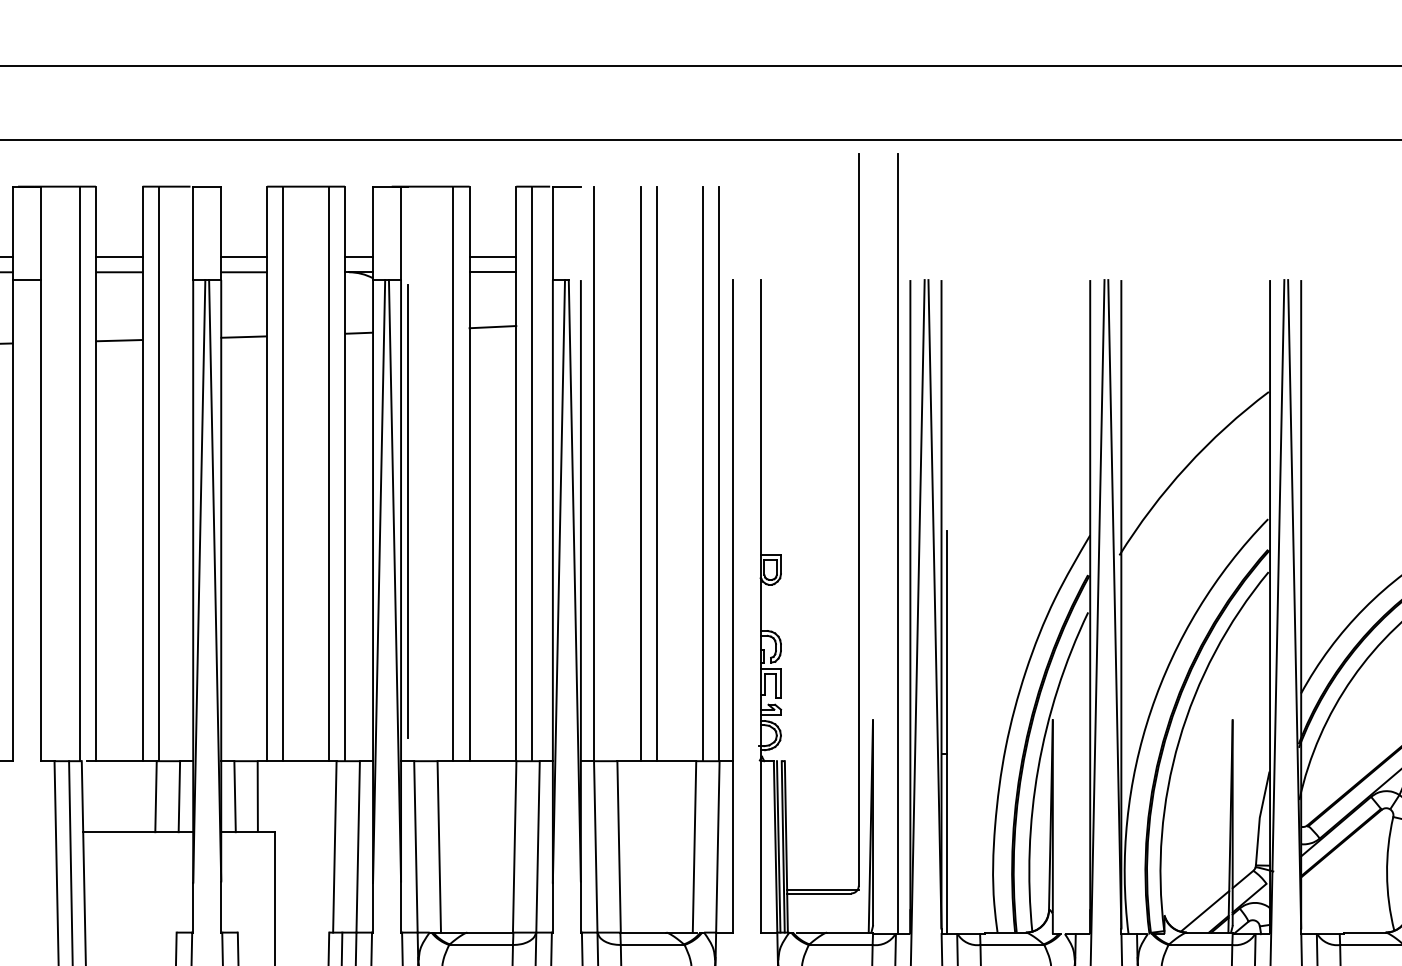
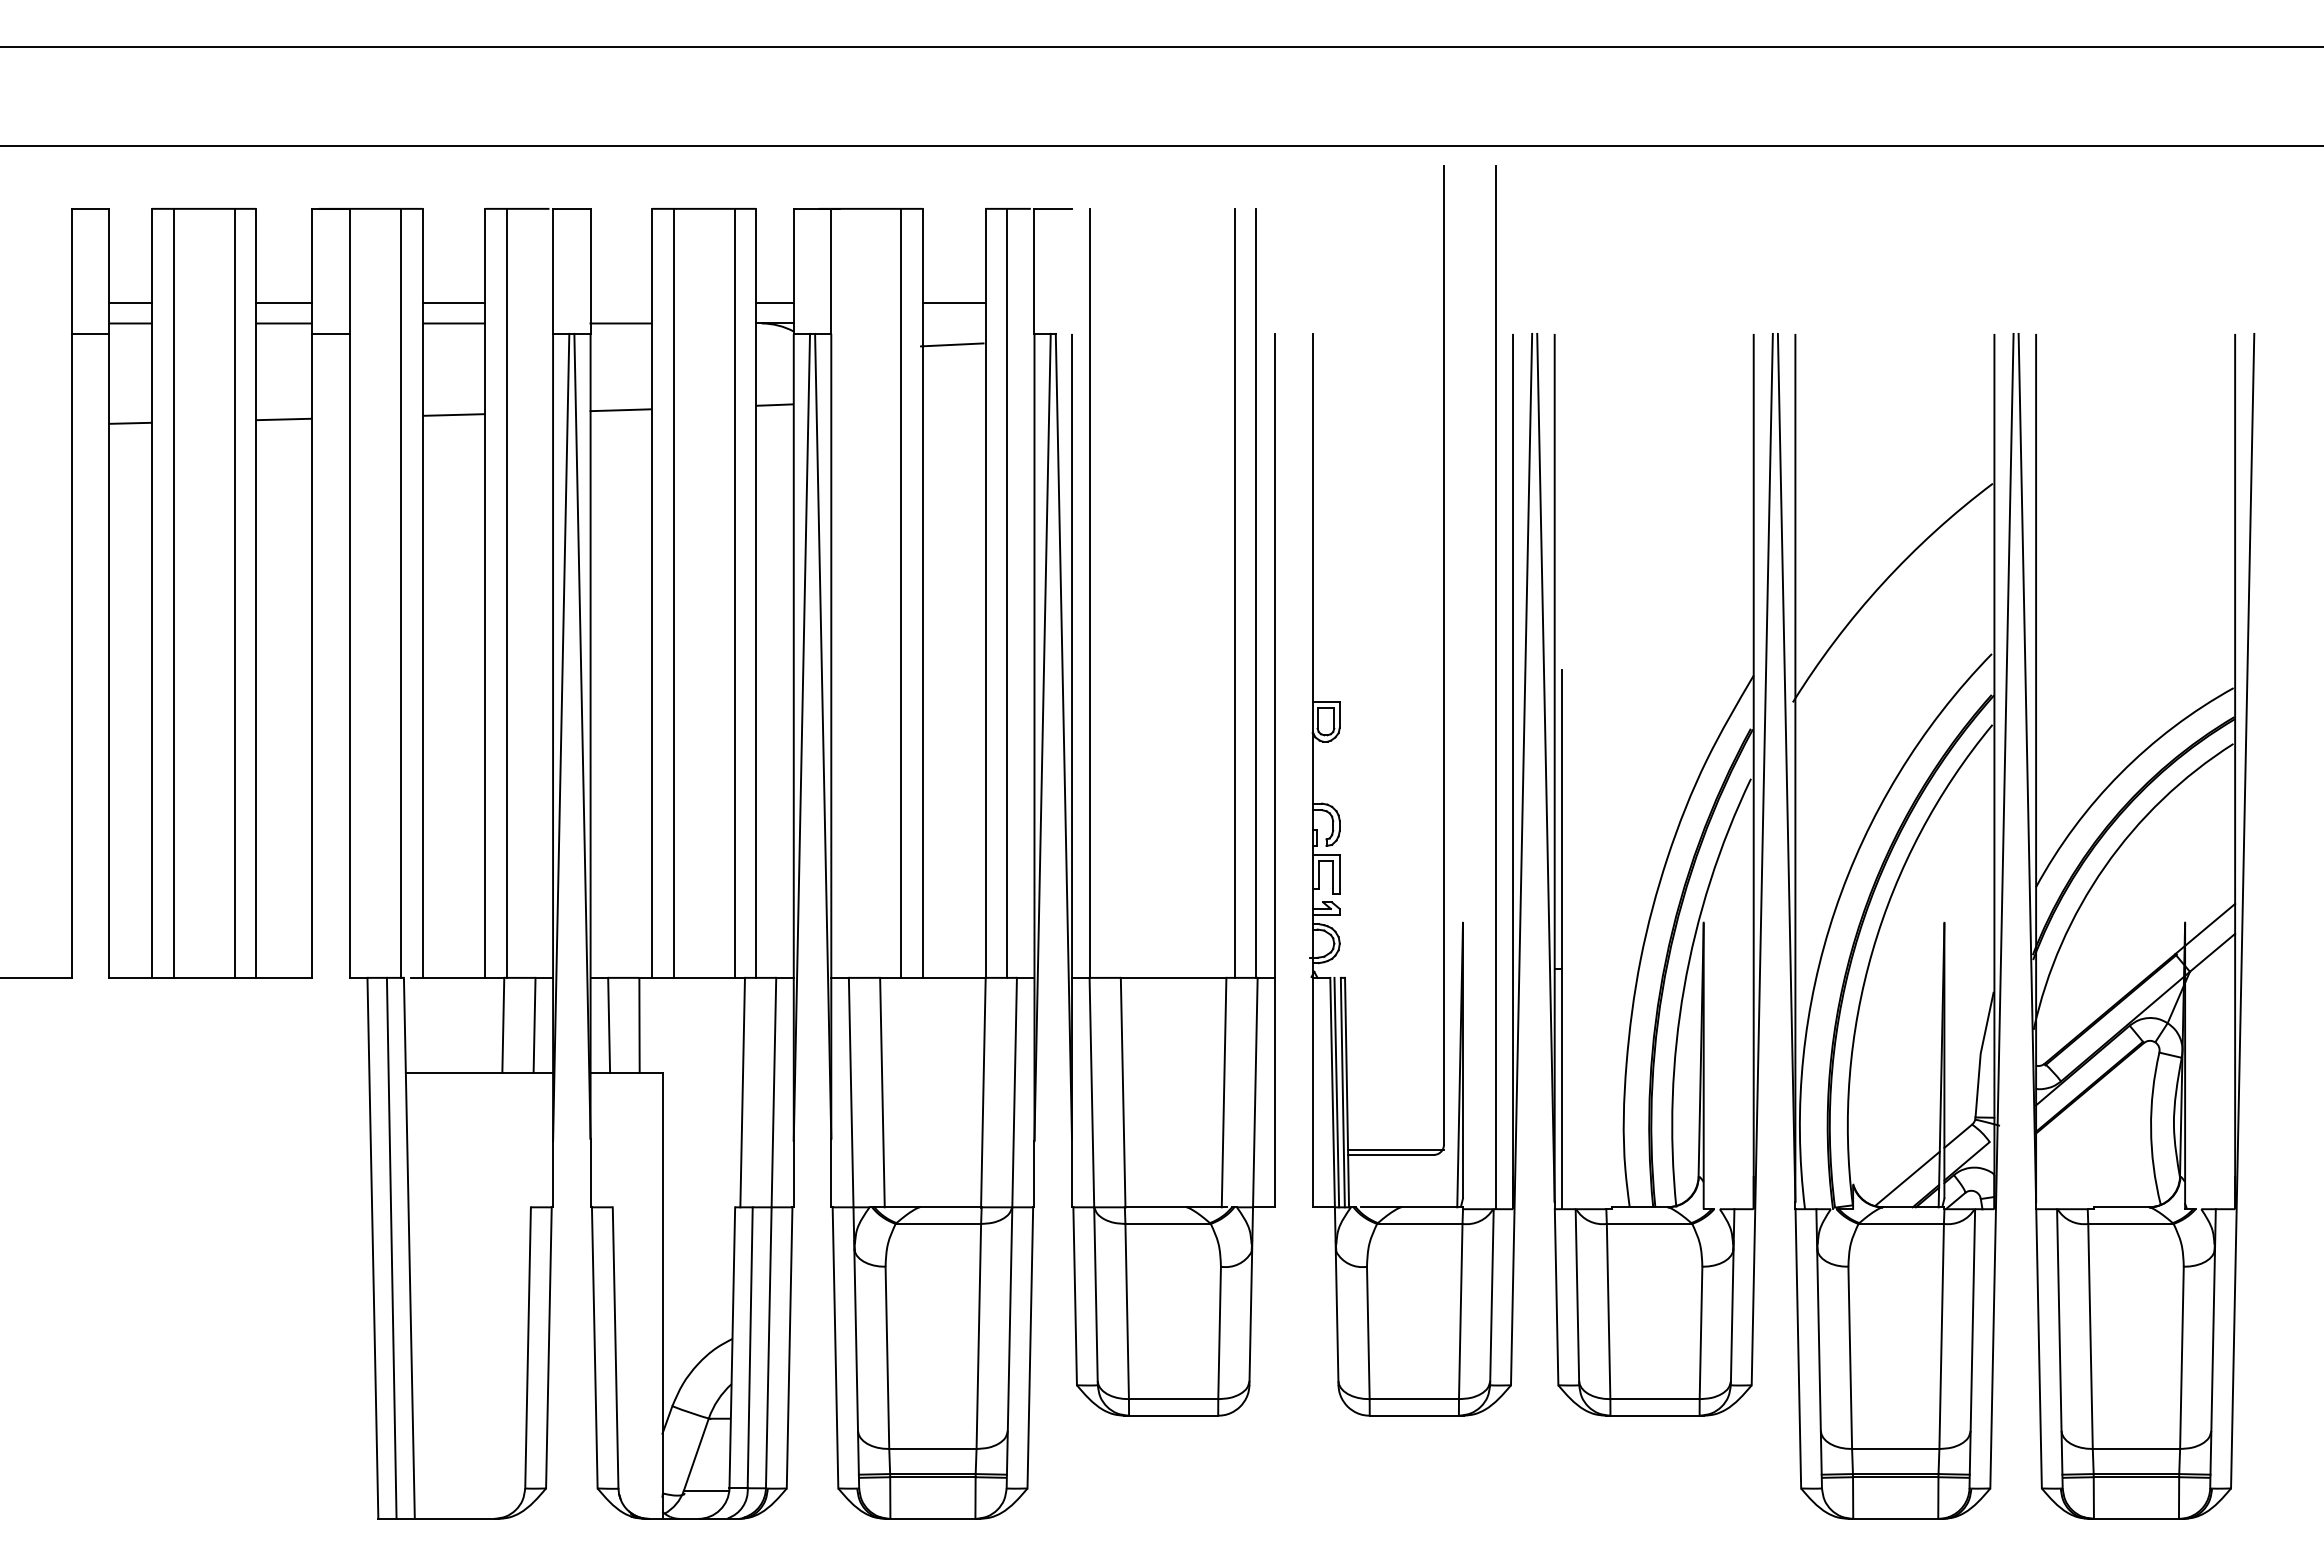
line: (244, 257) -> (621, 303), removed
line: (493, 272) -> (954, 323), removed
line: (493, 326) -> (952, 344), moved
line: (641, 473) -> (1152, 592), removed
line: (656, 473) -> (1173, 592), removed
line: (407, 511) -> (840, 643), removed

